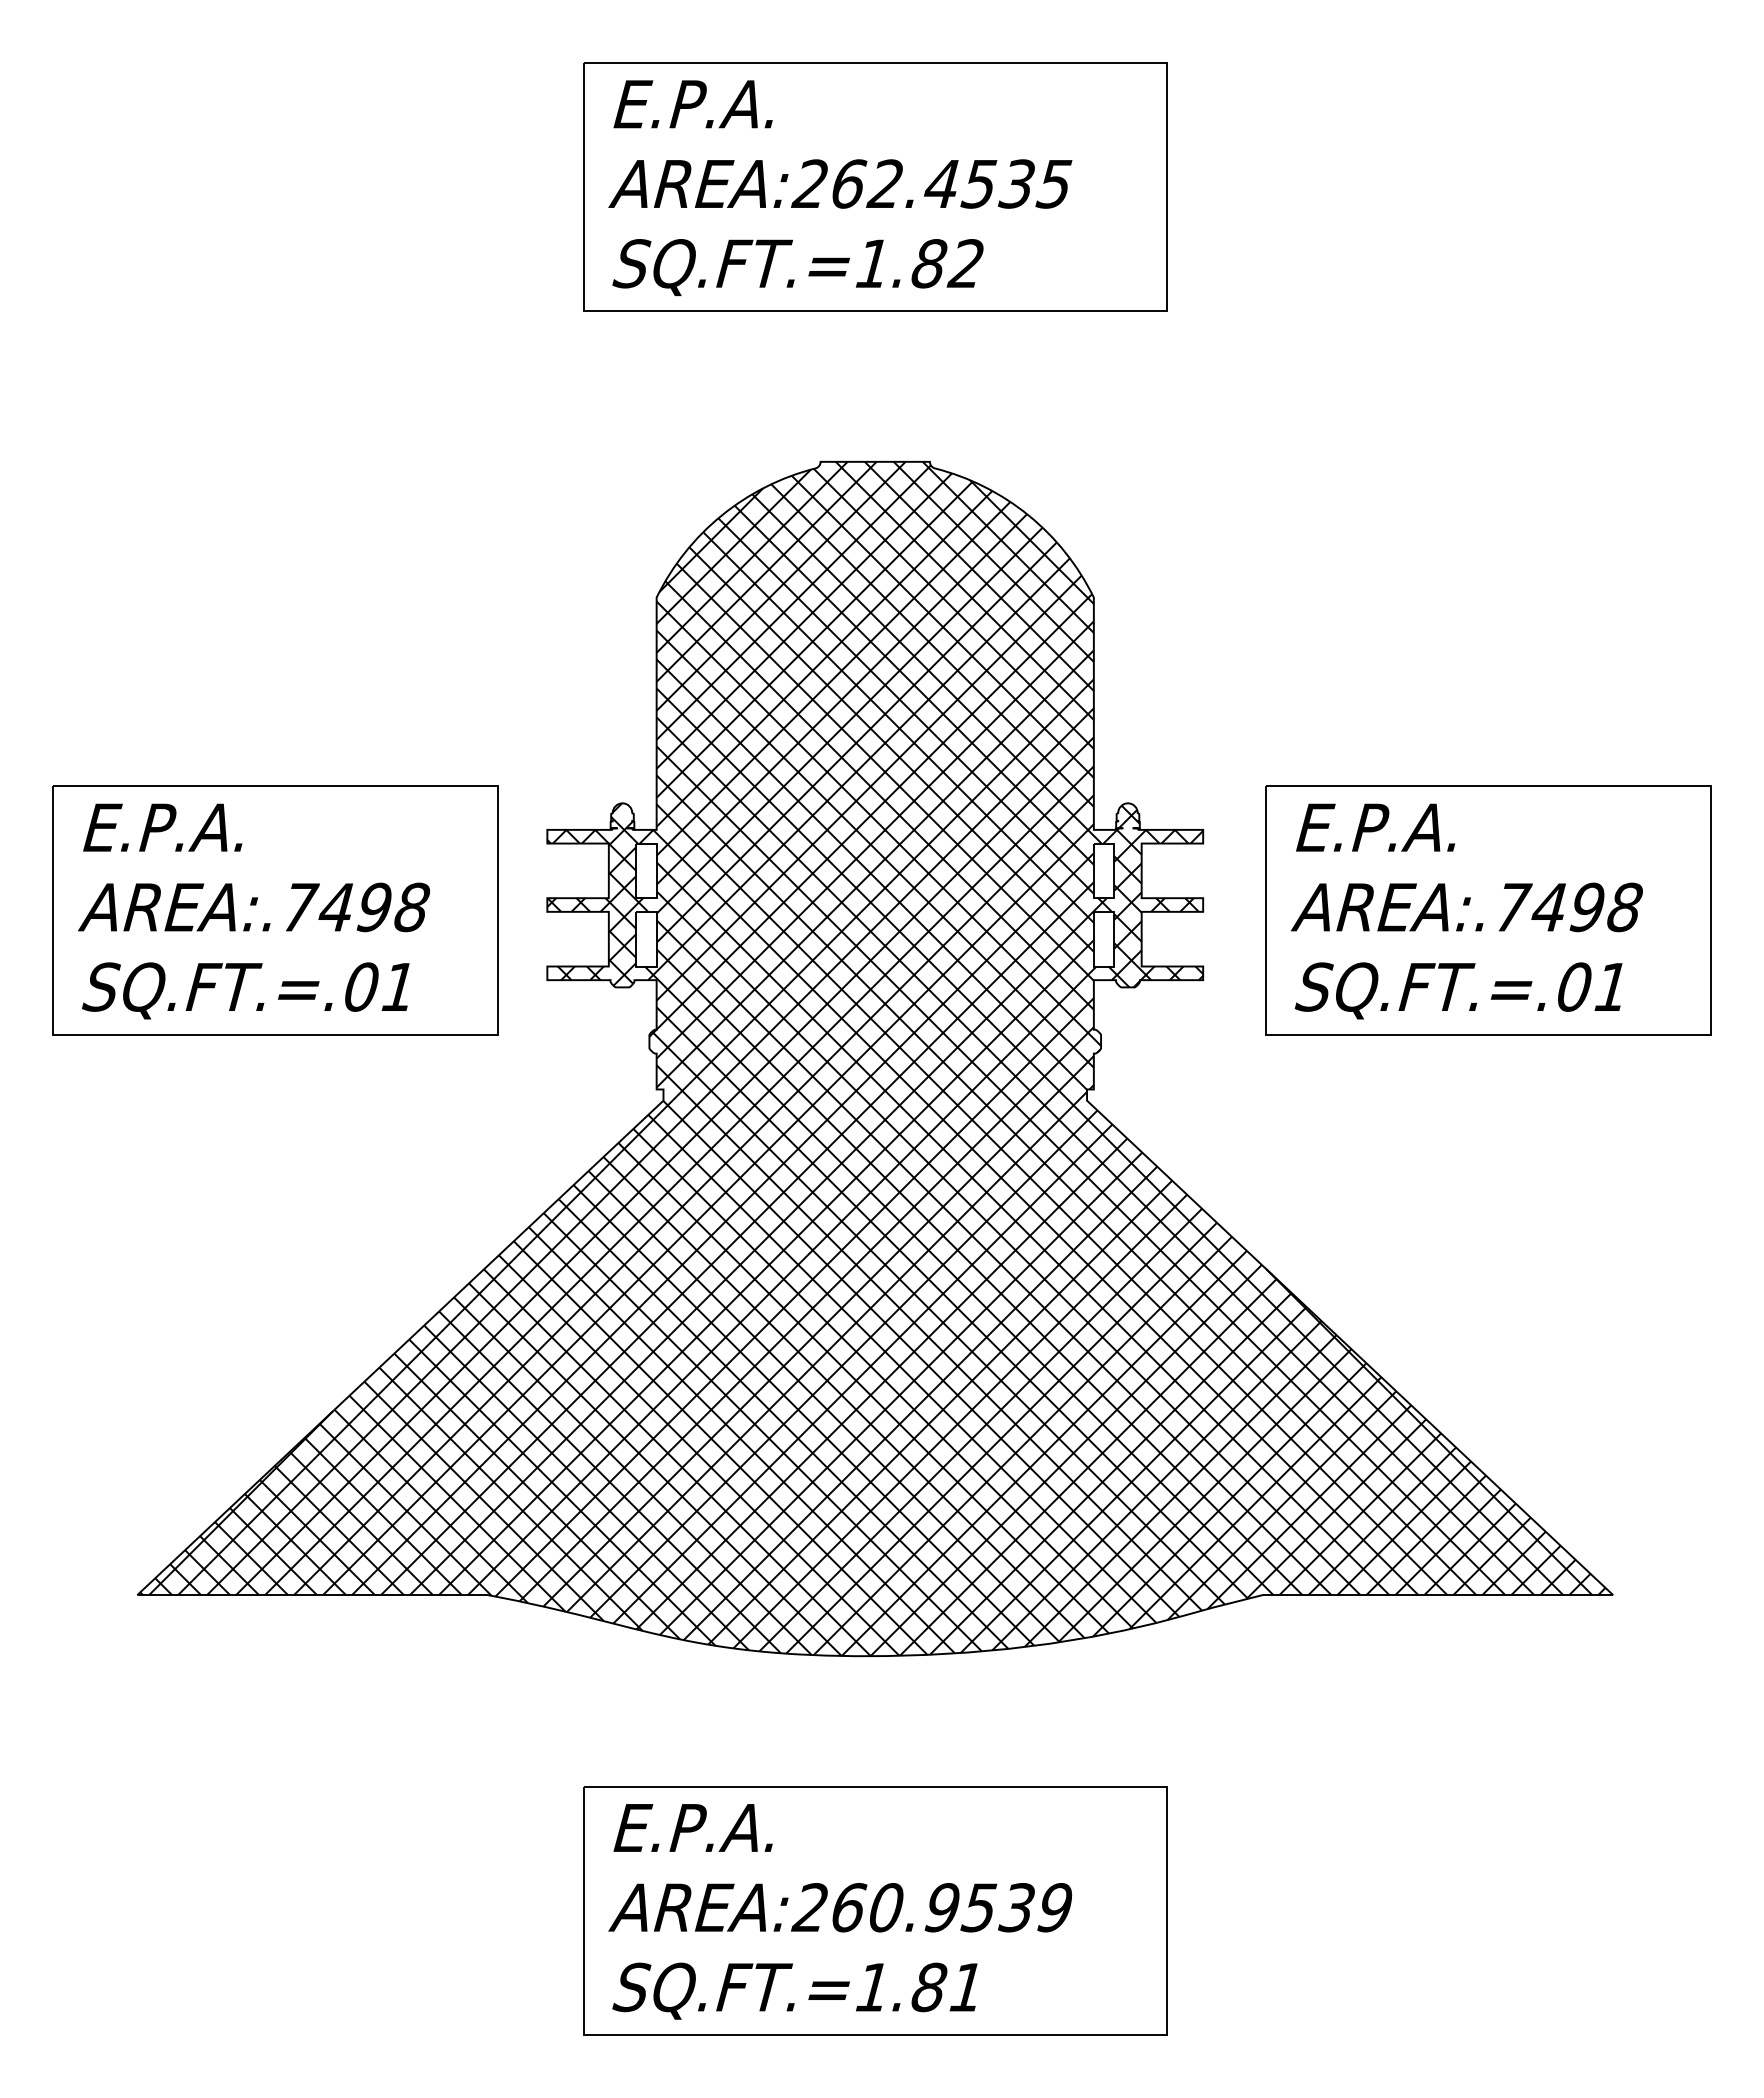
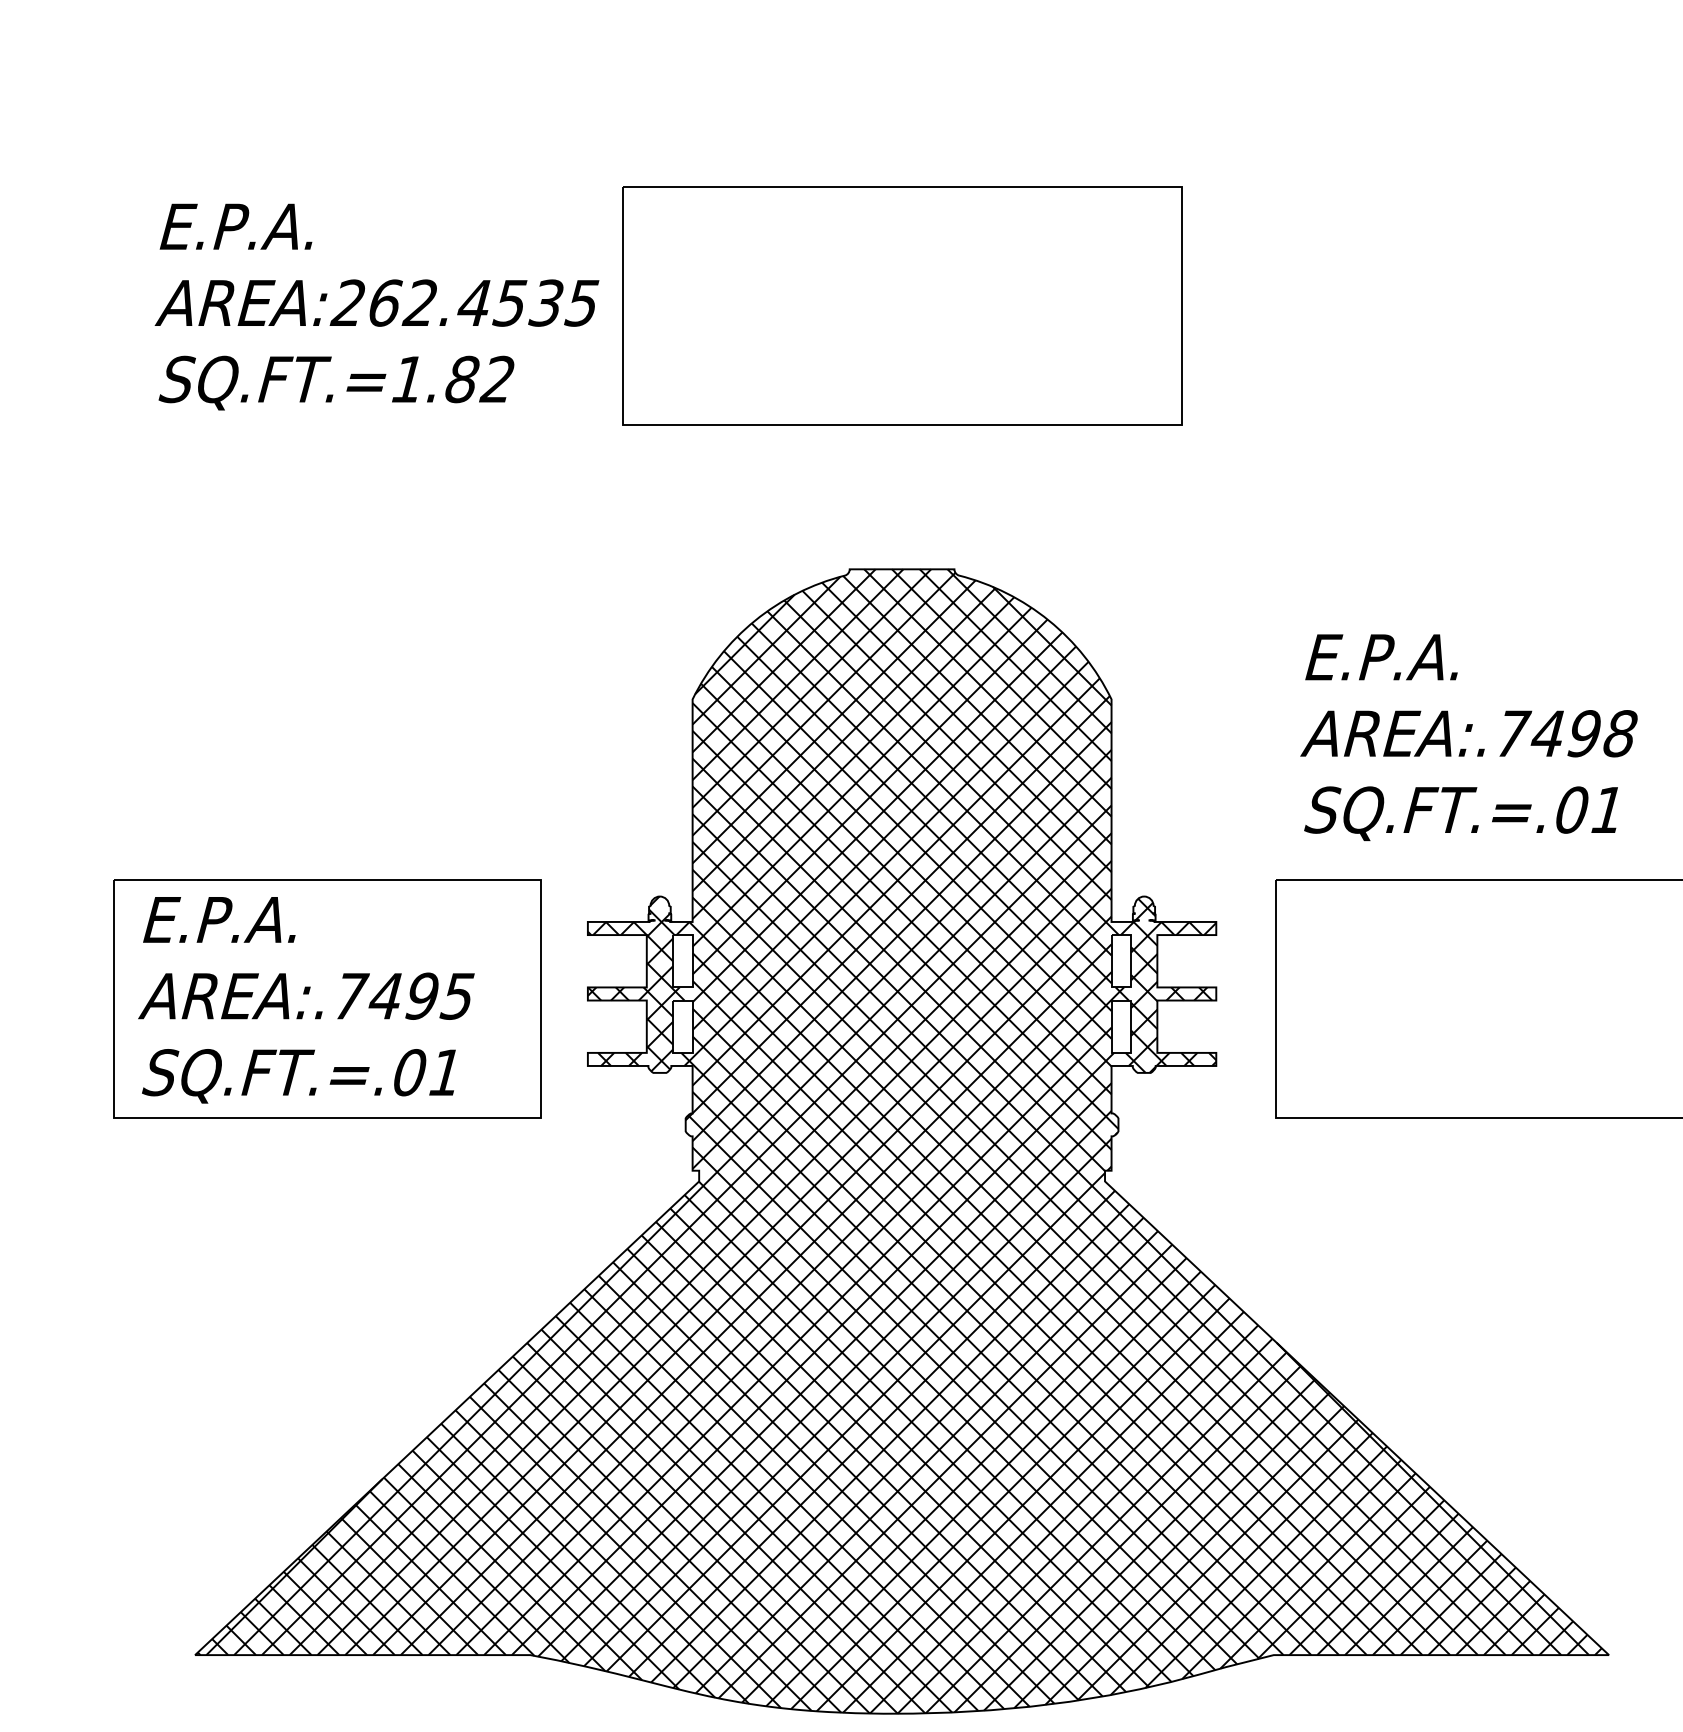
text: (840, 187) -> (377, 306), moved
text: (411, 907) -> (457, 996), AREA:.7498 -> AREA:.7495
text: (1466, 911) -> (1468, 737), moved

